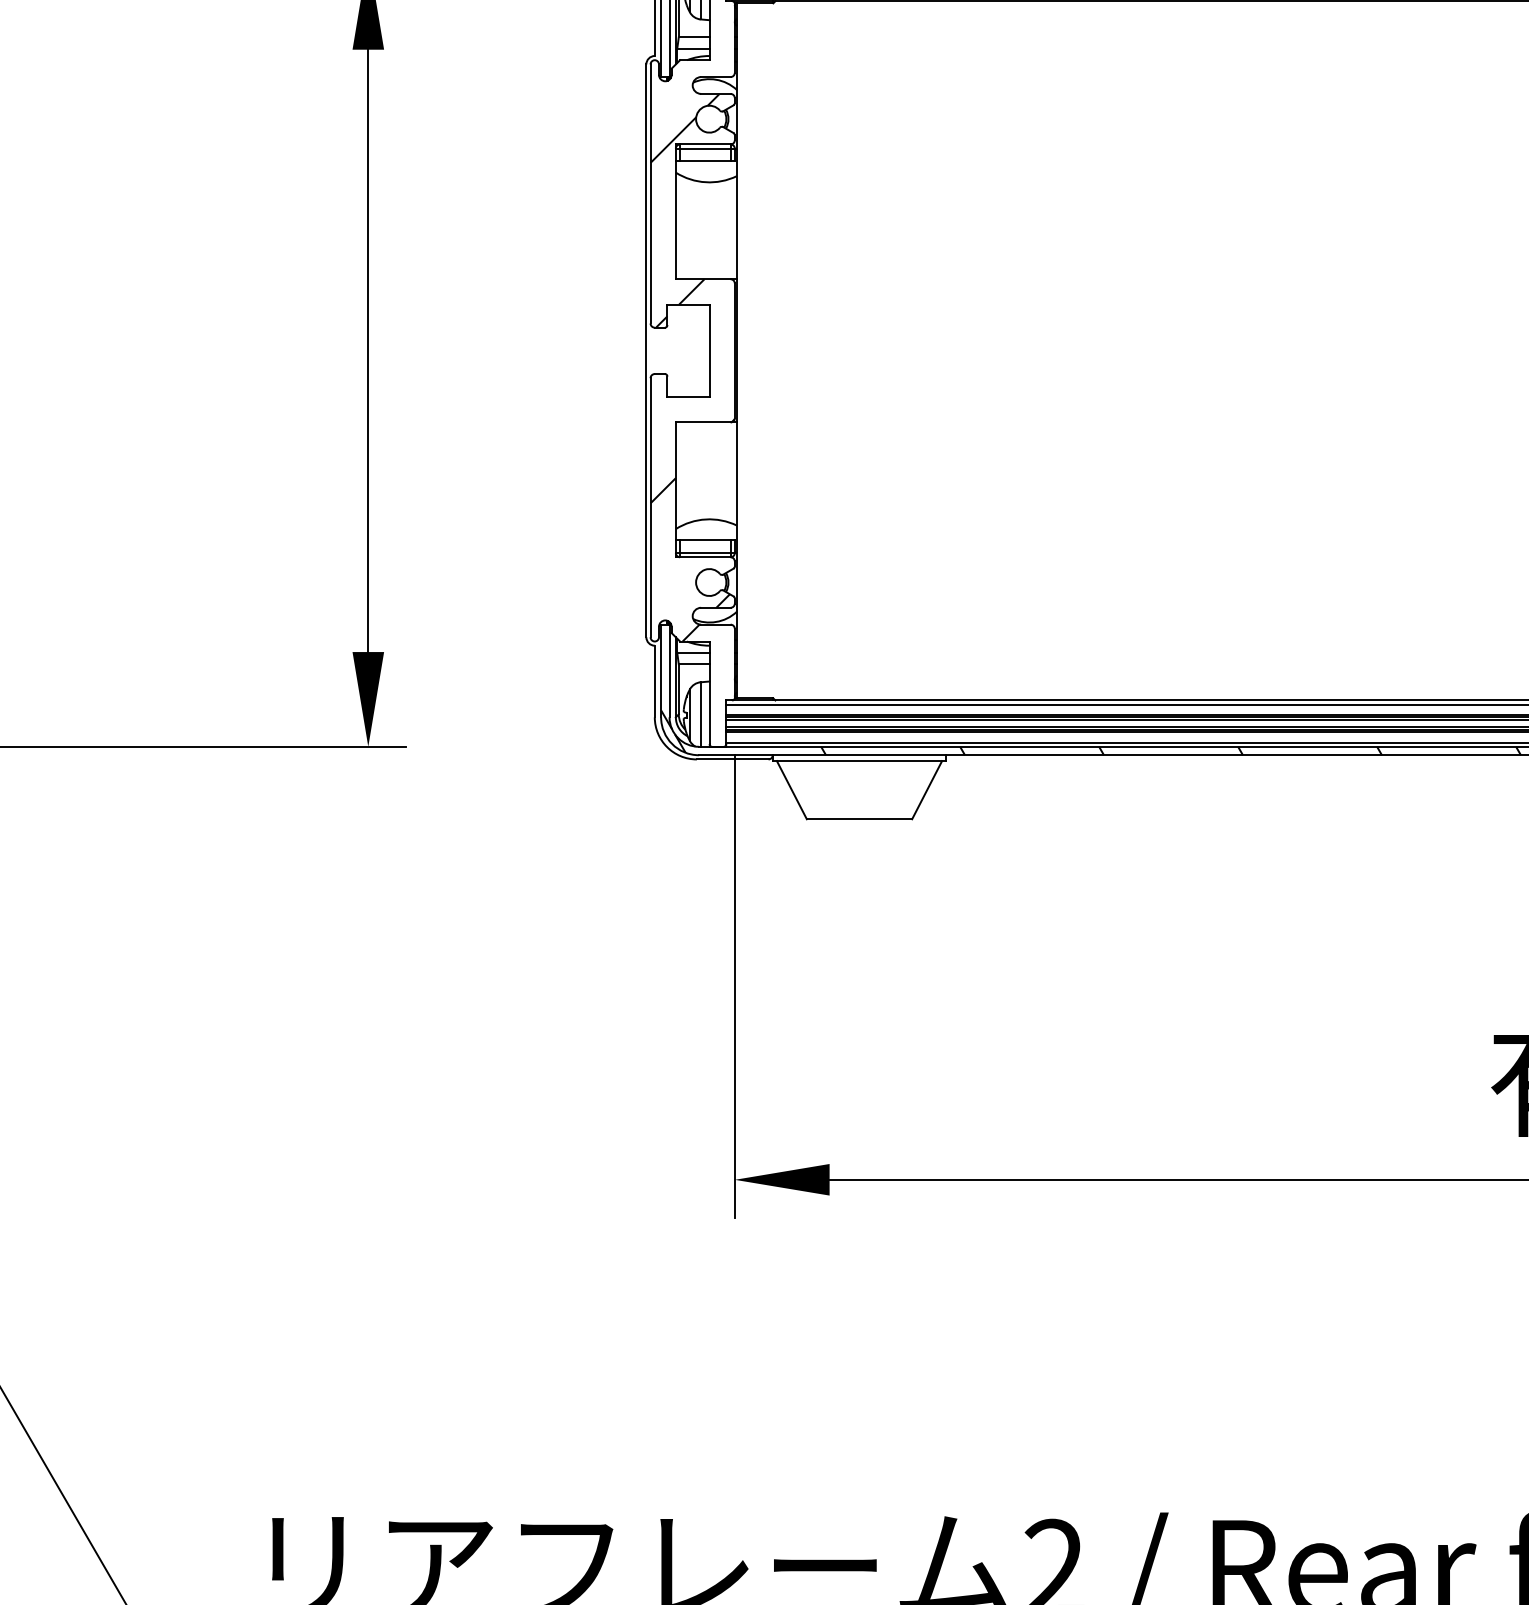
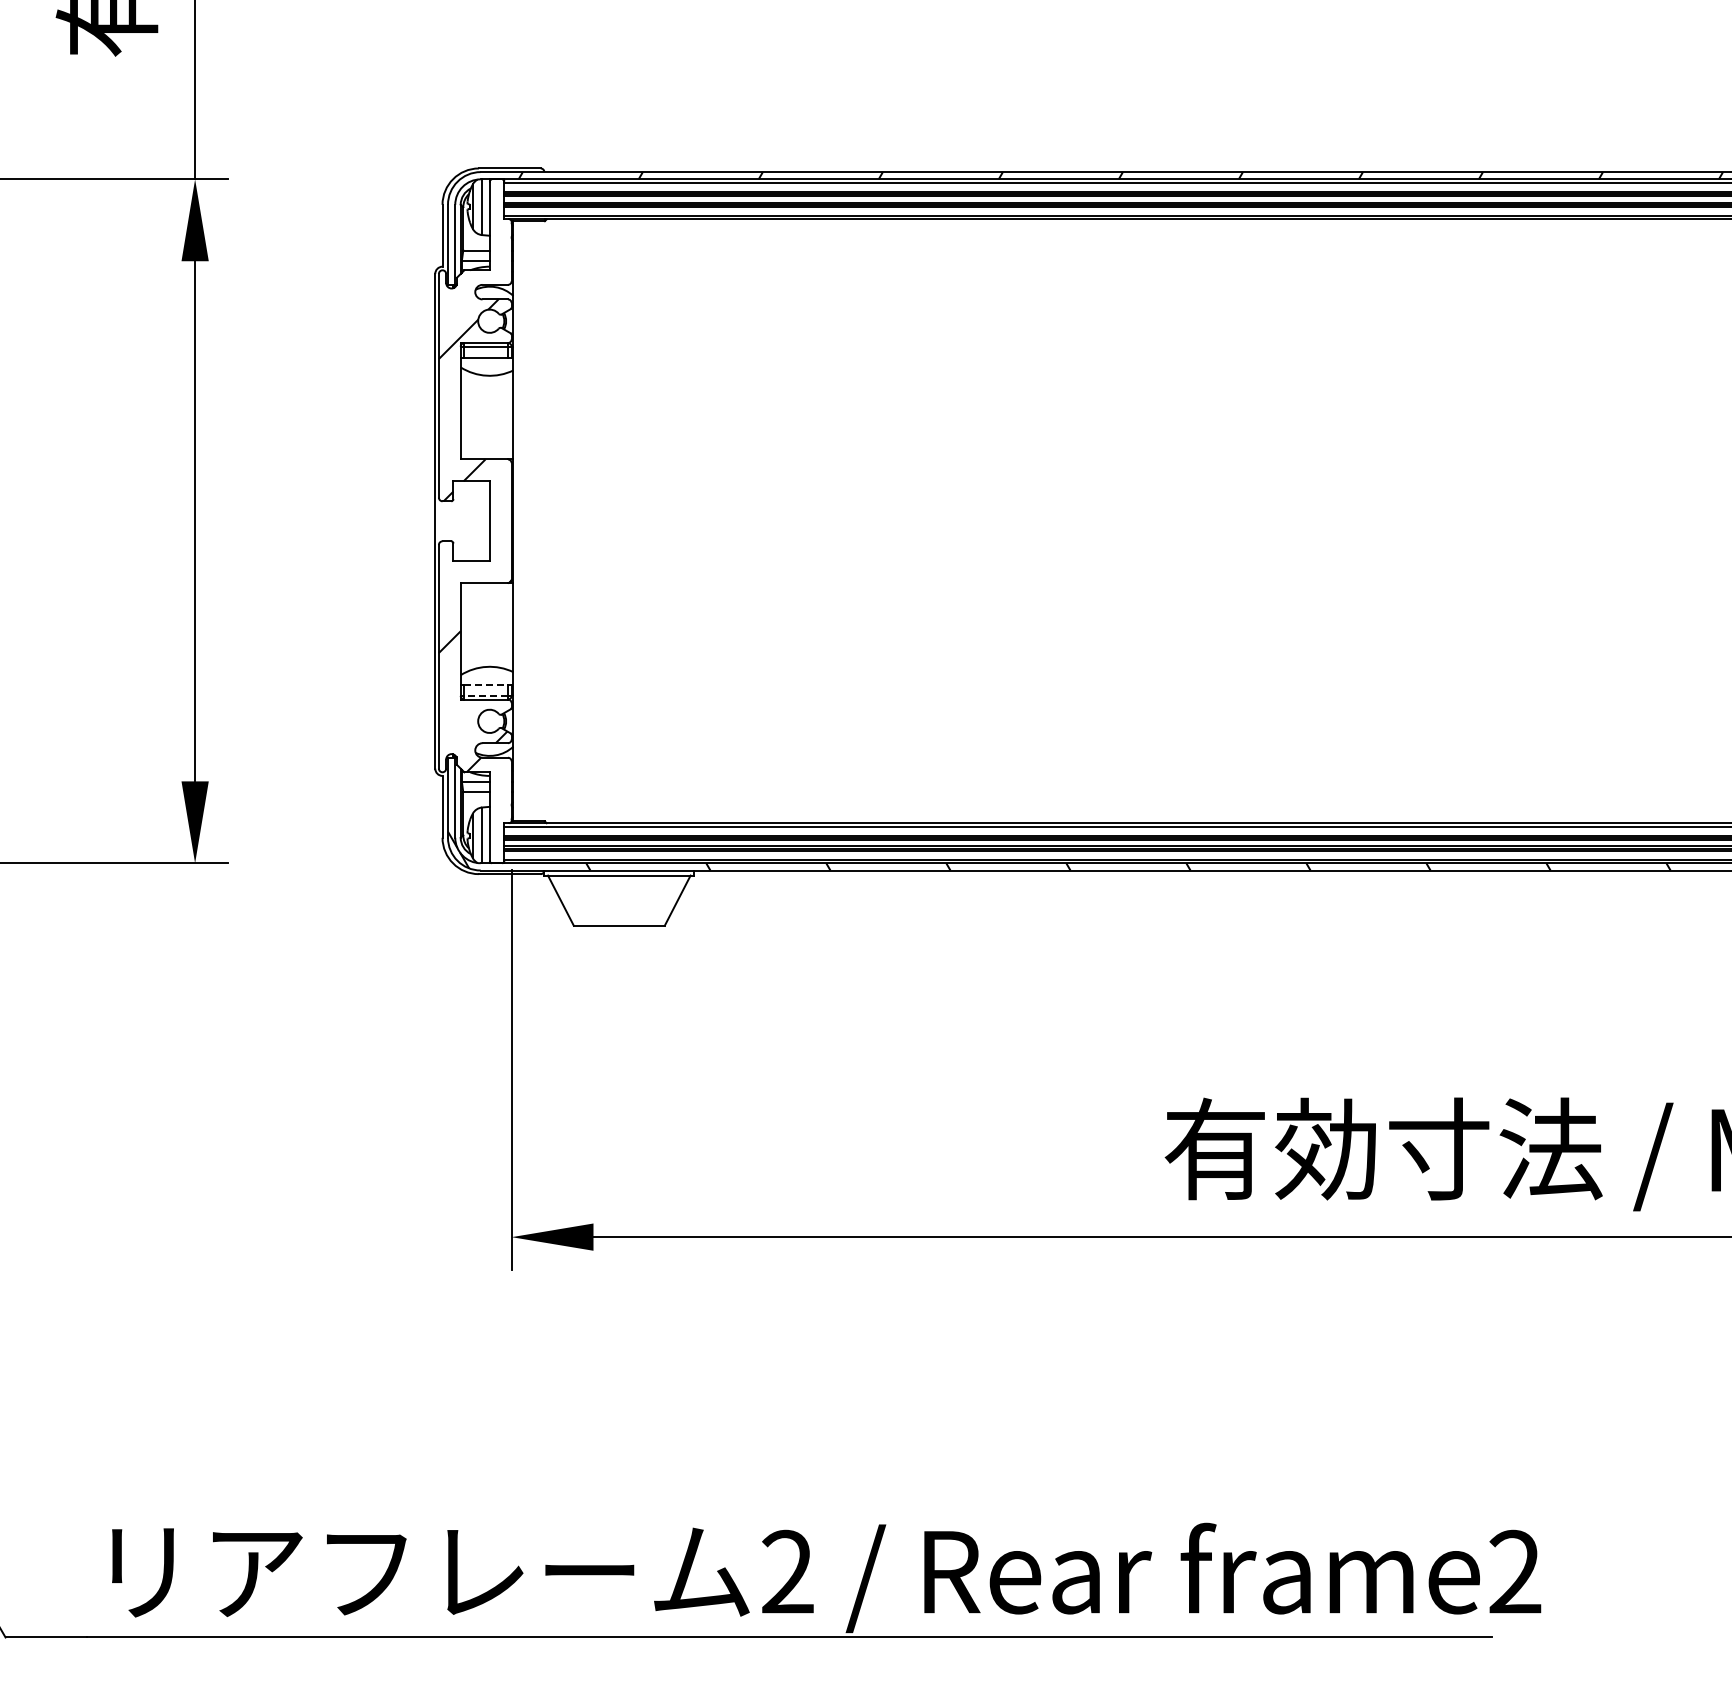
line: (705, 539) -> (486, 684), solid -> dashed
line: (705, 552) -> (486, 695), solid -> dashed

